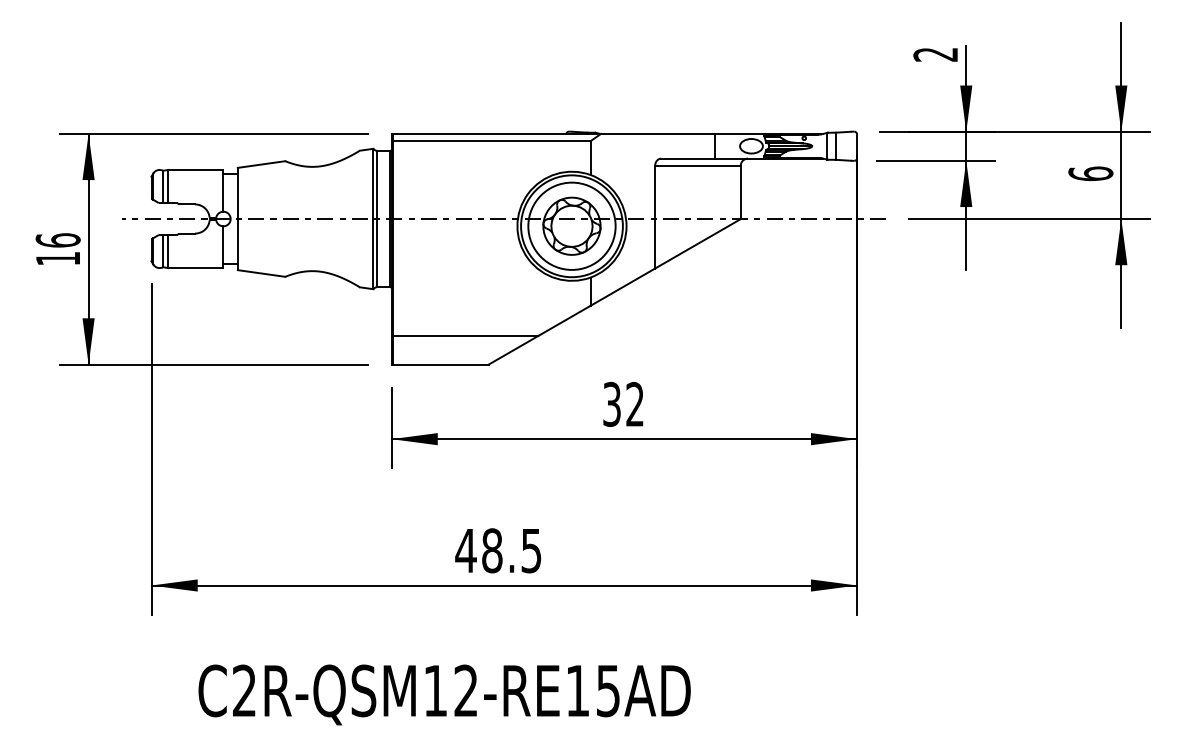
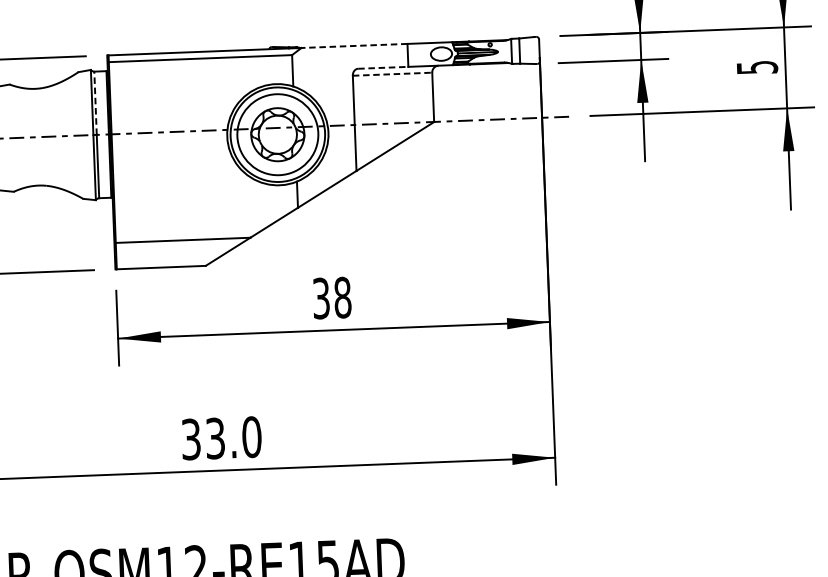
line: (657, 133) -> (353, 45), solid -> dashed
line: (688, 158) -> (383, 67), solid -> dashed
line: (697, 165) -> (392, 73), solid -> dashed
text: (1090, 173) -> (756, 67), 6 -> 5
line: (377, 184) -> (95, 102), solid -> dashed
text: (635, 404) -> (343, 297), 32 -> 38
text: (498, 550) -> (221, 438), 48.5 -> 33.0

